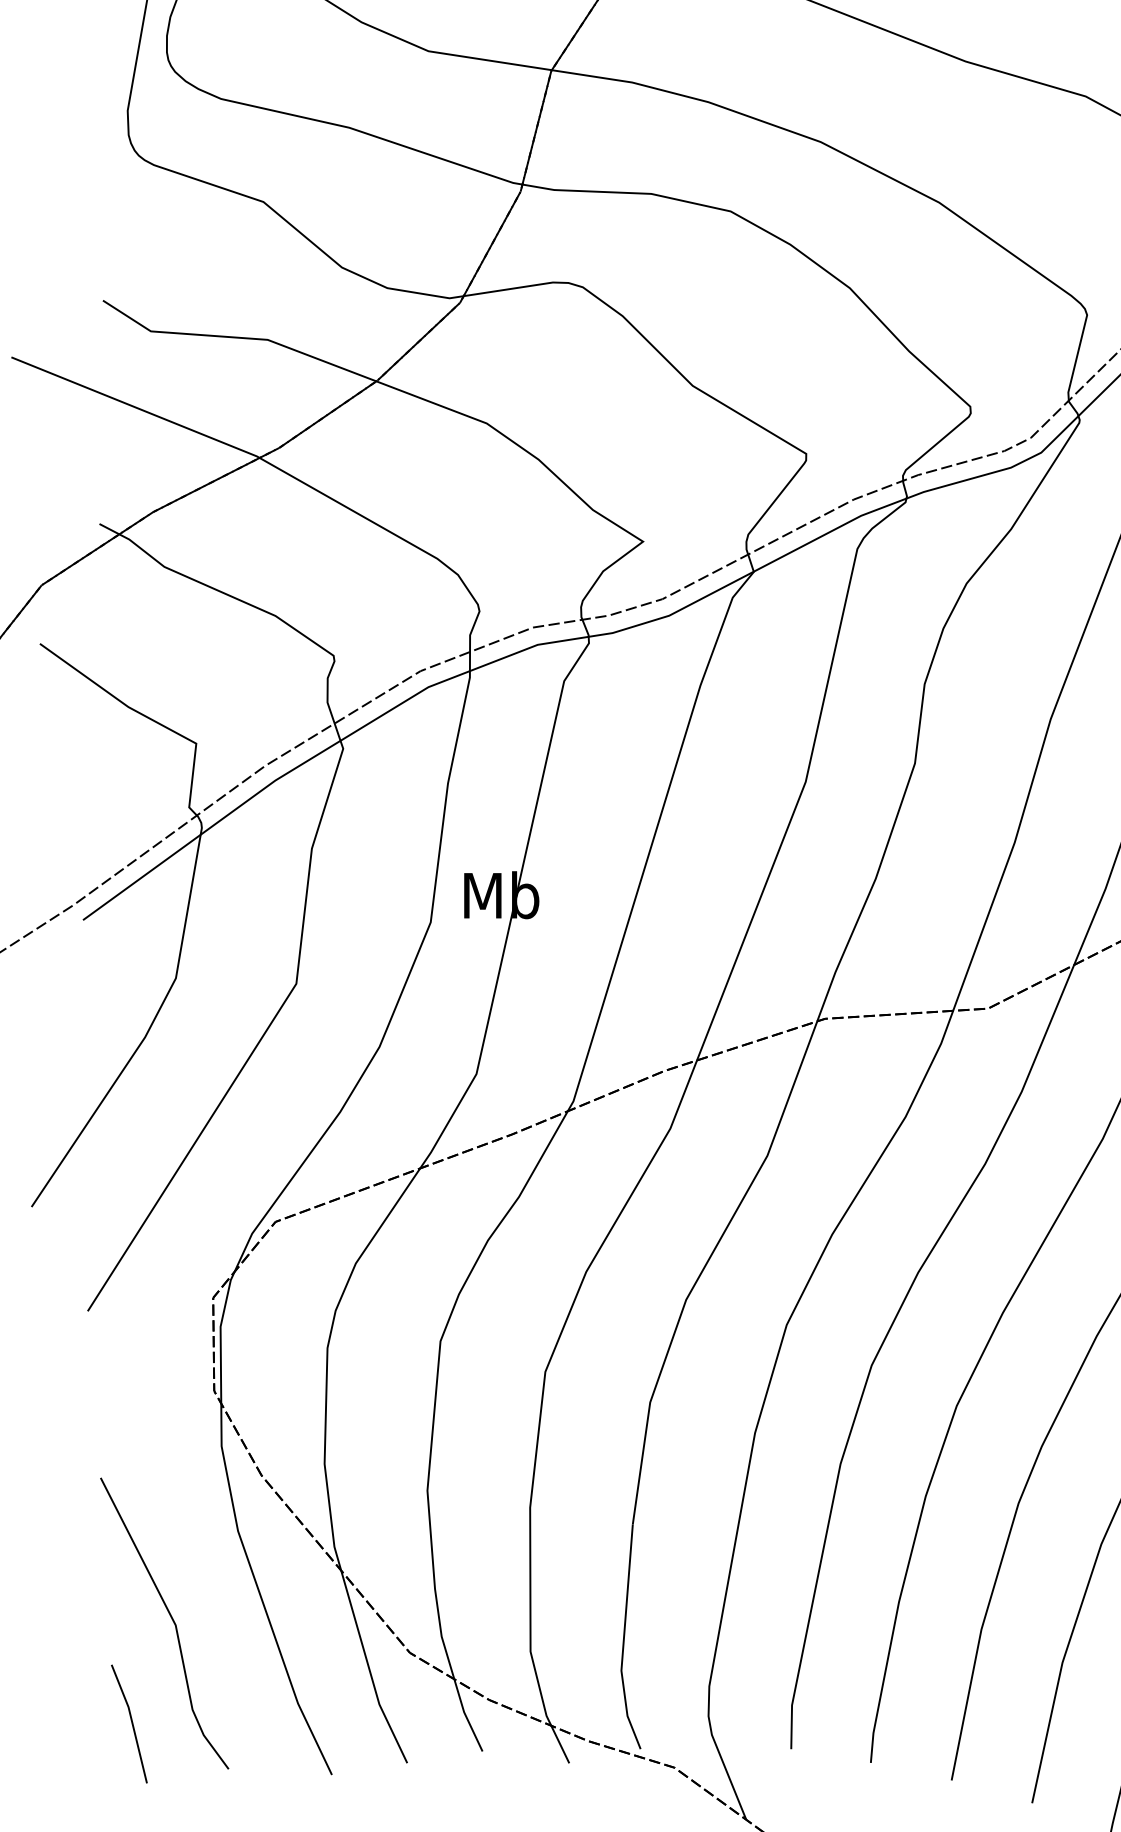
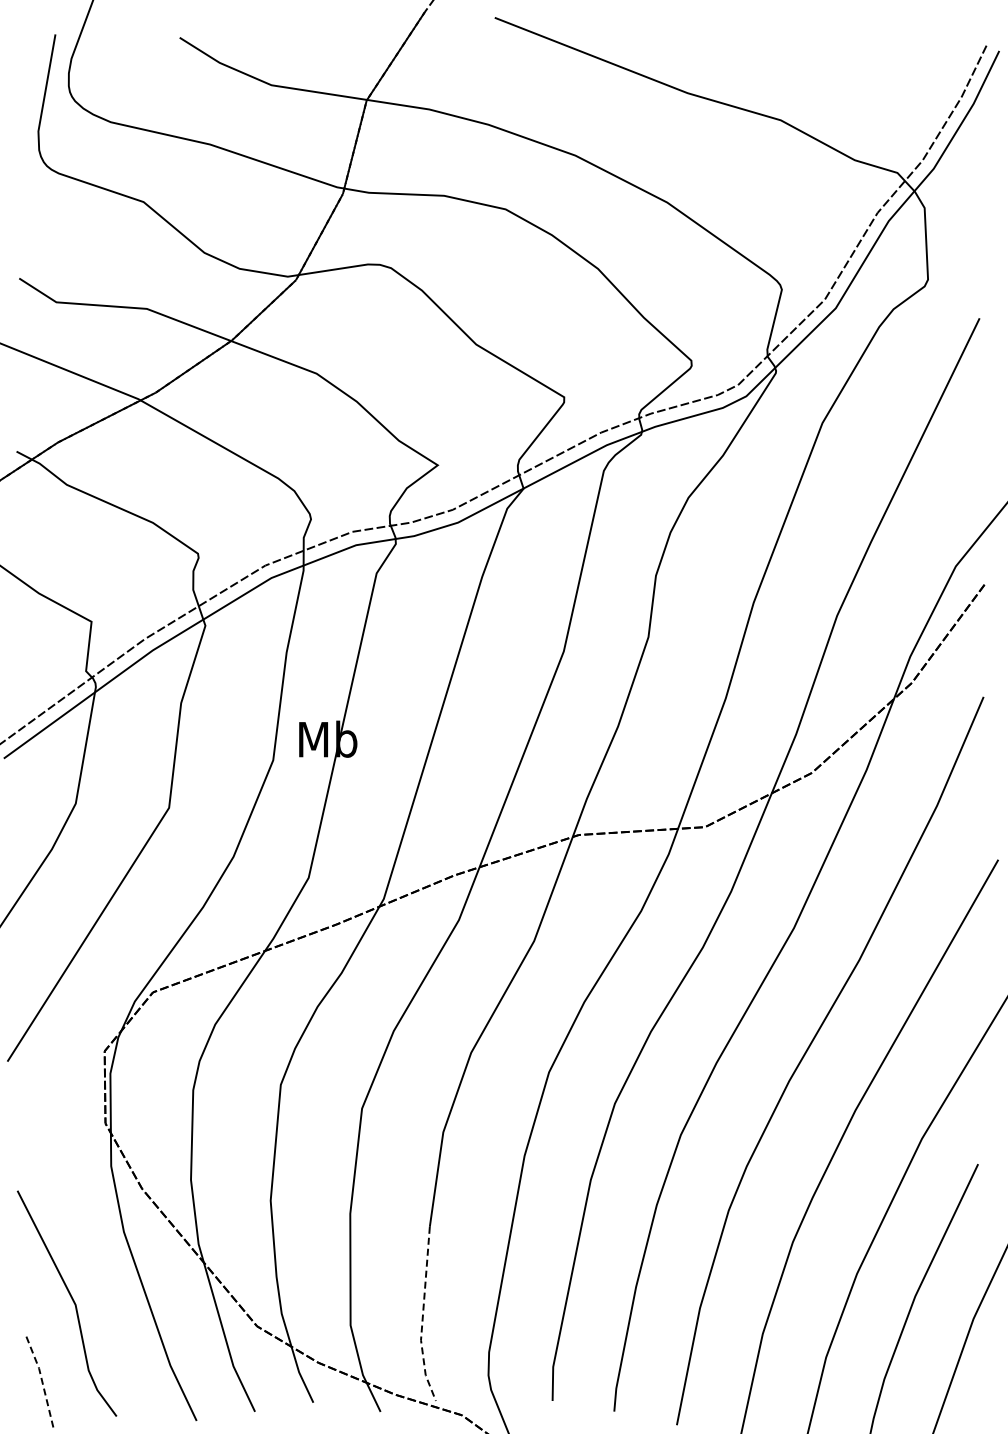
line: (623, 1640) -> (422, 1316), solid -> dashed
line: (131, 1722) -> (41, 1380), solid -> dashed

